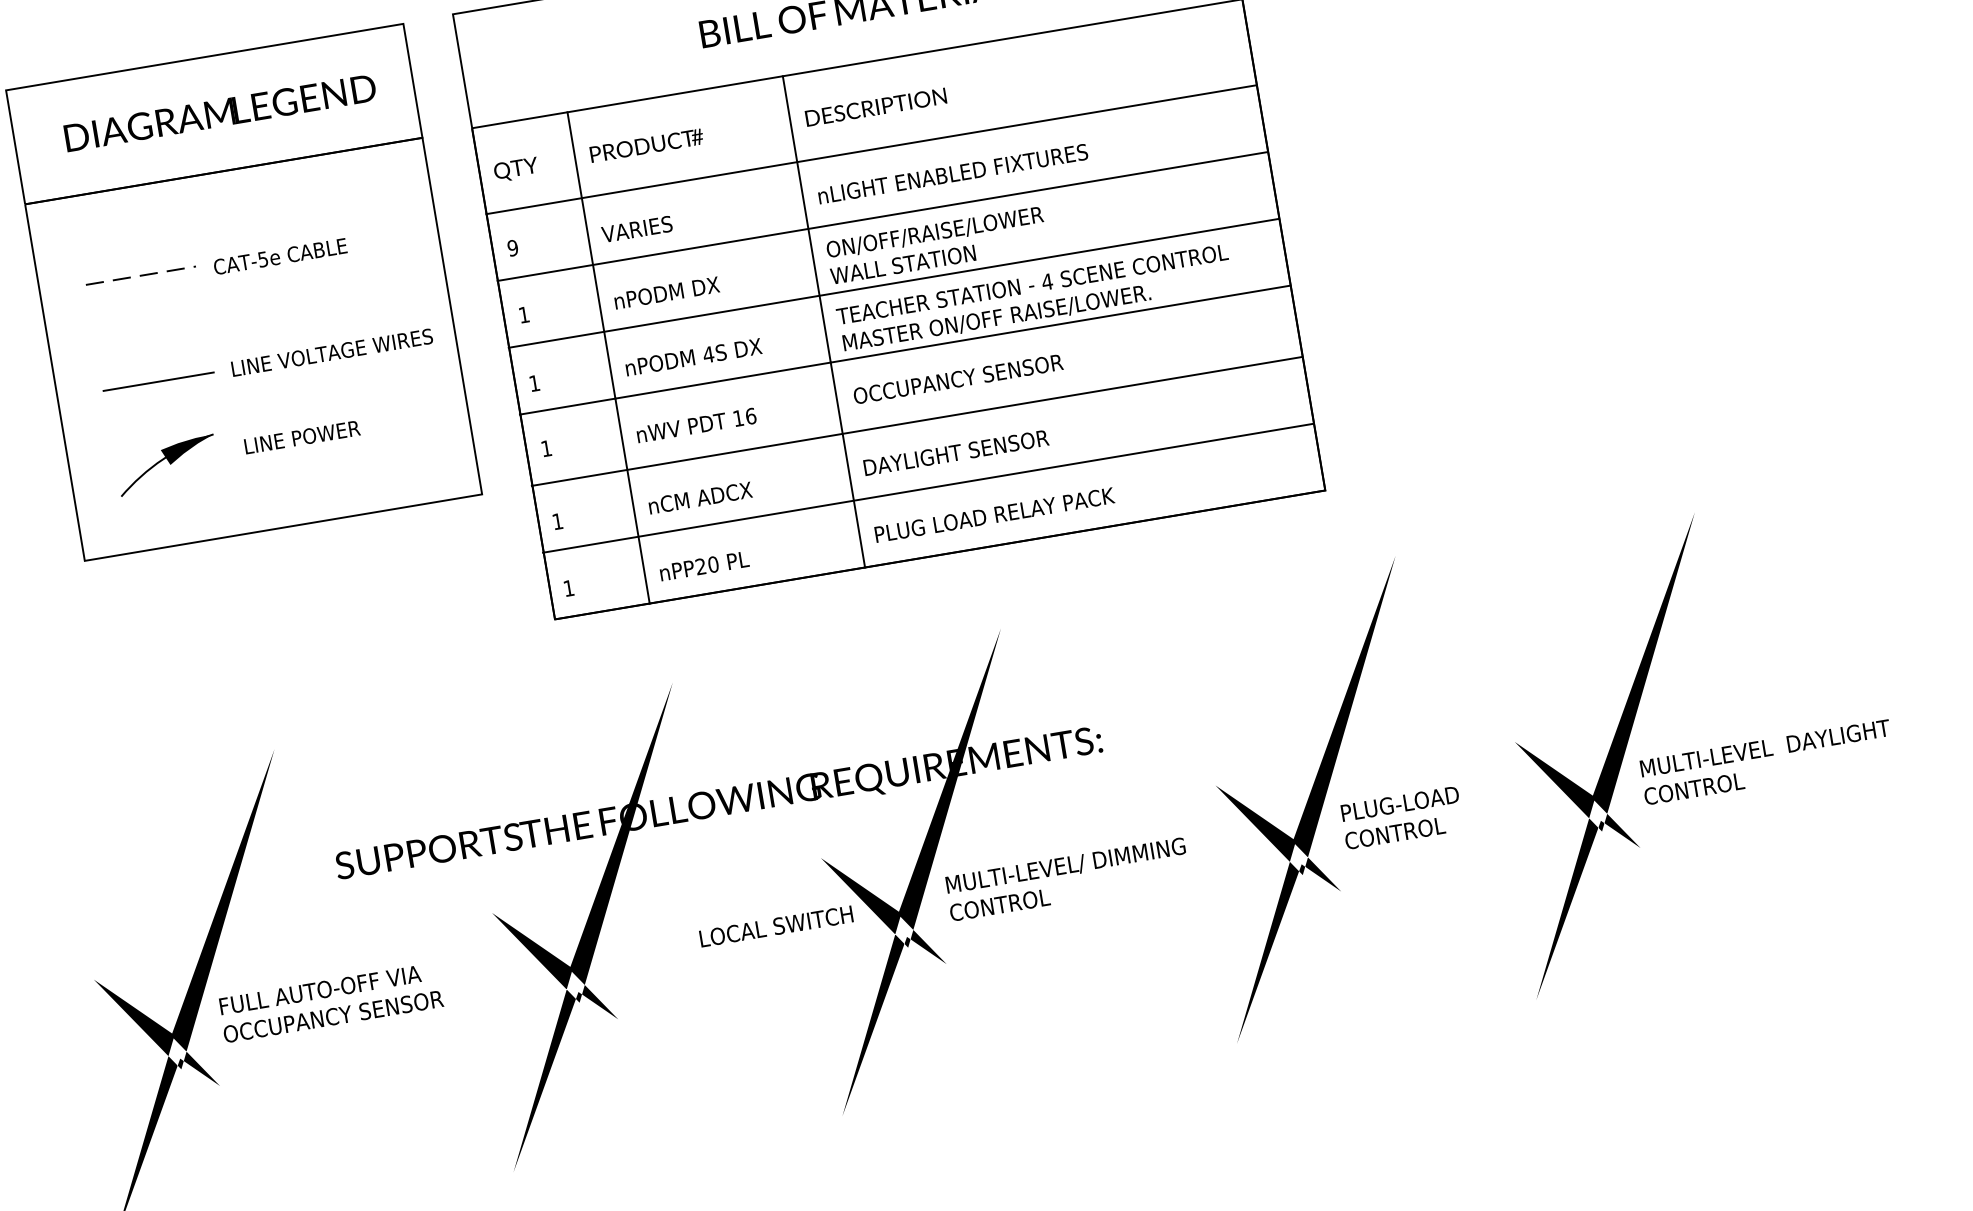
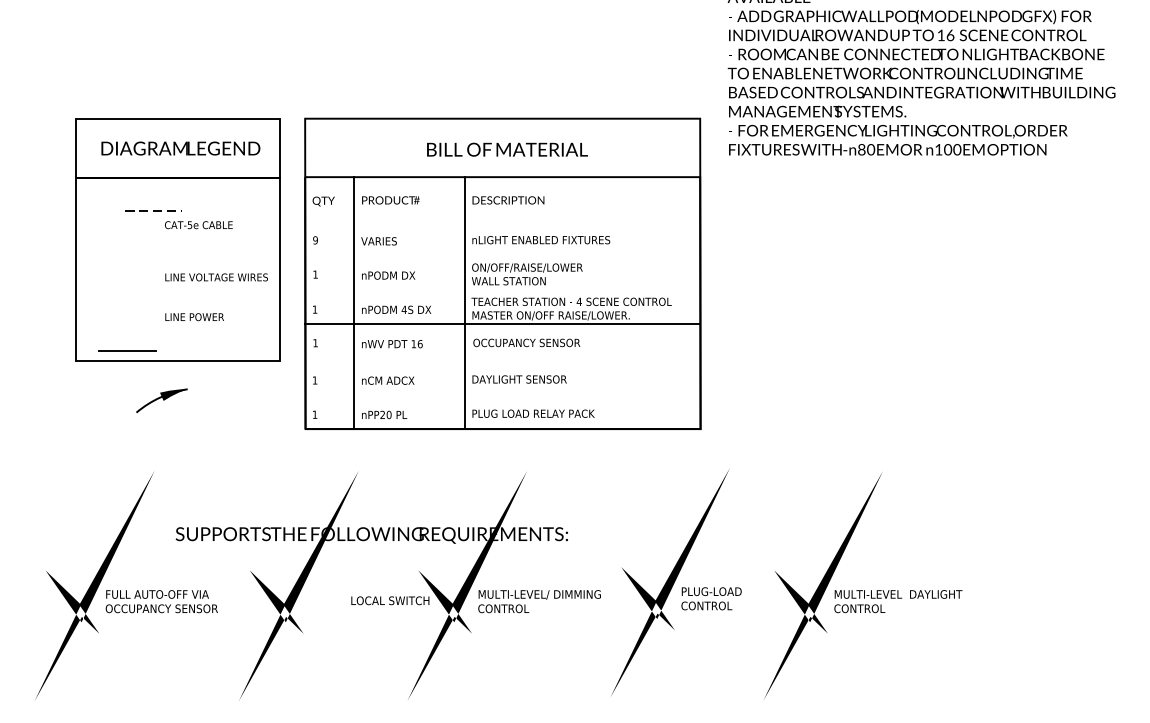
line: (871, 150) -> (502, 221), removed
line: (882, 216) -> (502, 255), removed
line: (140, 274) -> (153, 210), moved
line: (893, 282) -> (502, 289), removed
line: (158, 379) -> (127, 350), moved
line: (916, 421) -> (502, 360), removed
part: (166, 464) -> (161, 400), moved
line: (927, 487) -> (502, 394), removed

